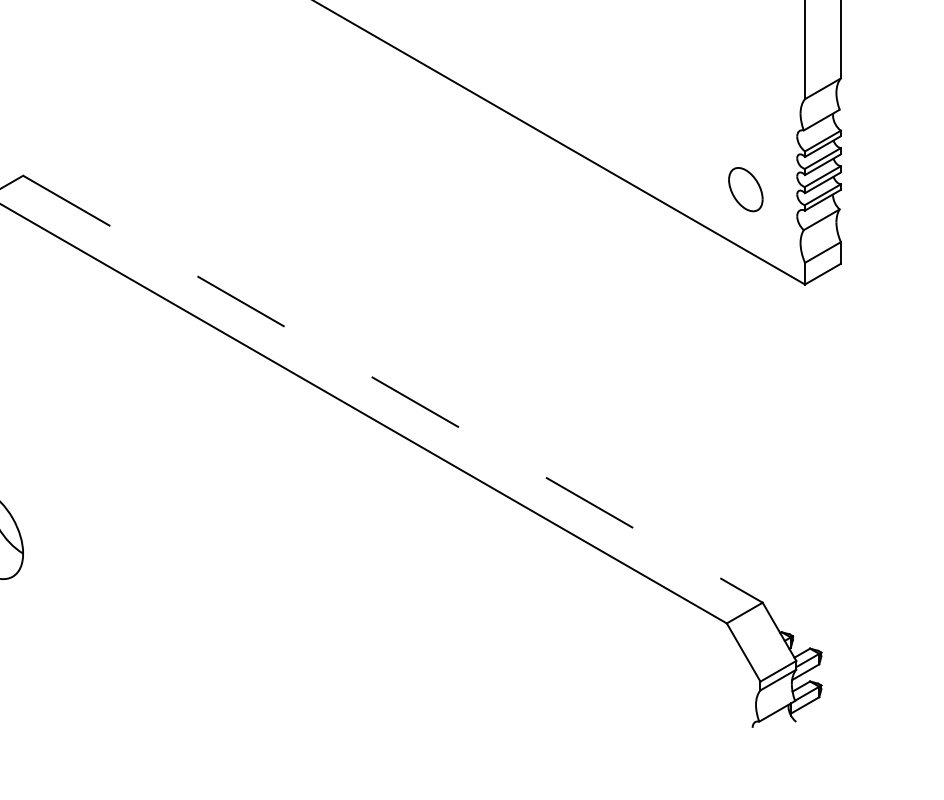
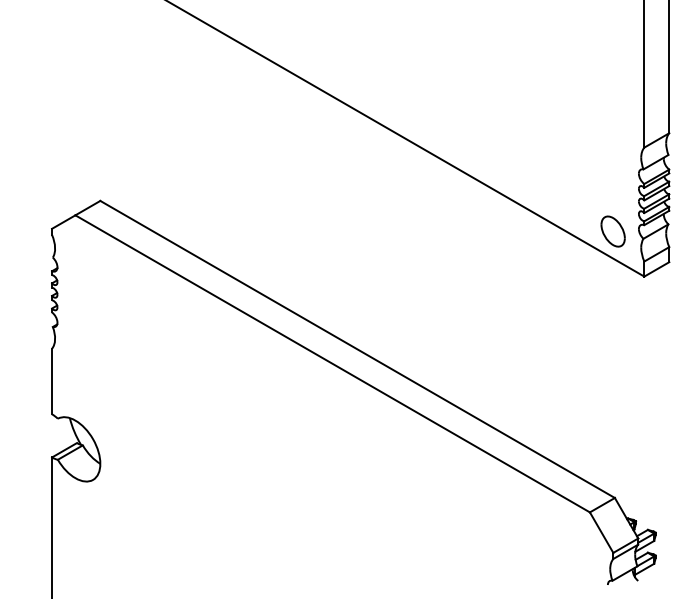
part: (744, 189) -> (612, 231), moved
line: (394, 389) -> (358, 349), dashed -> solid

